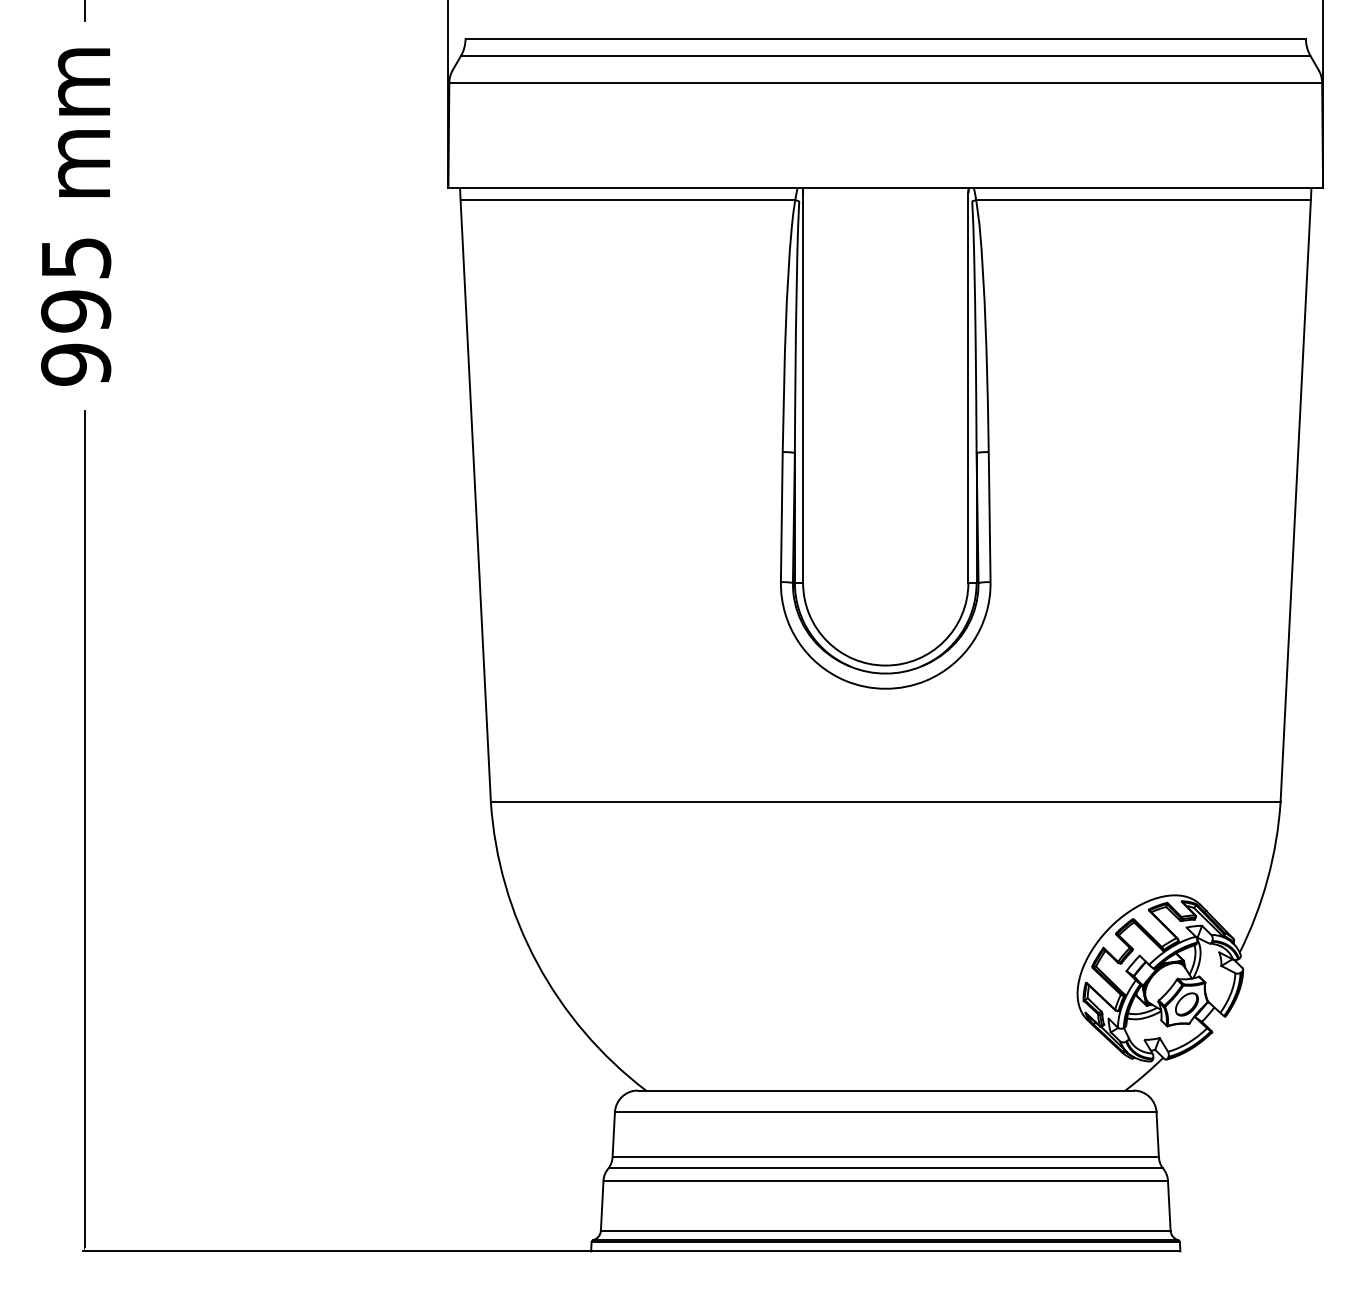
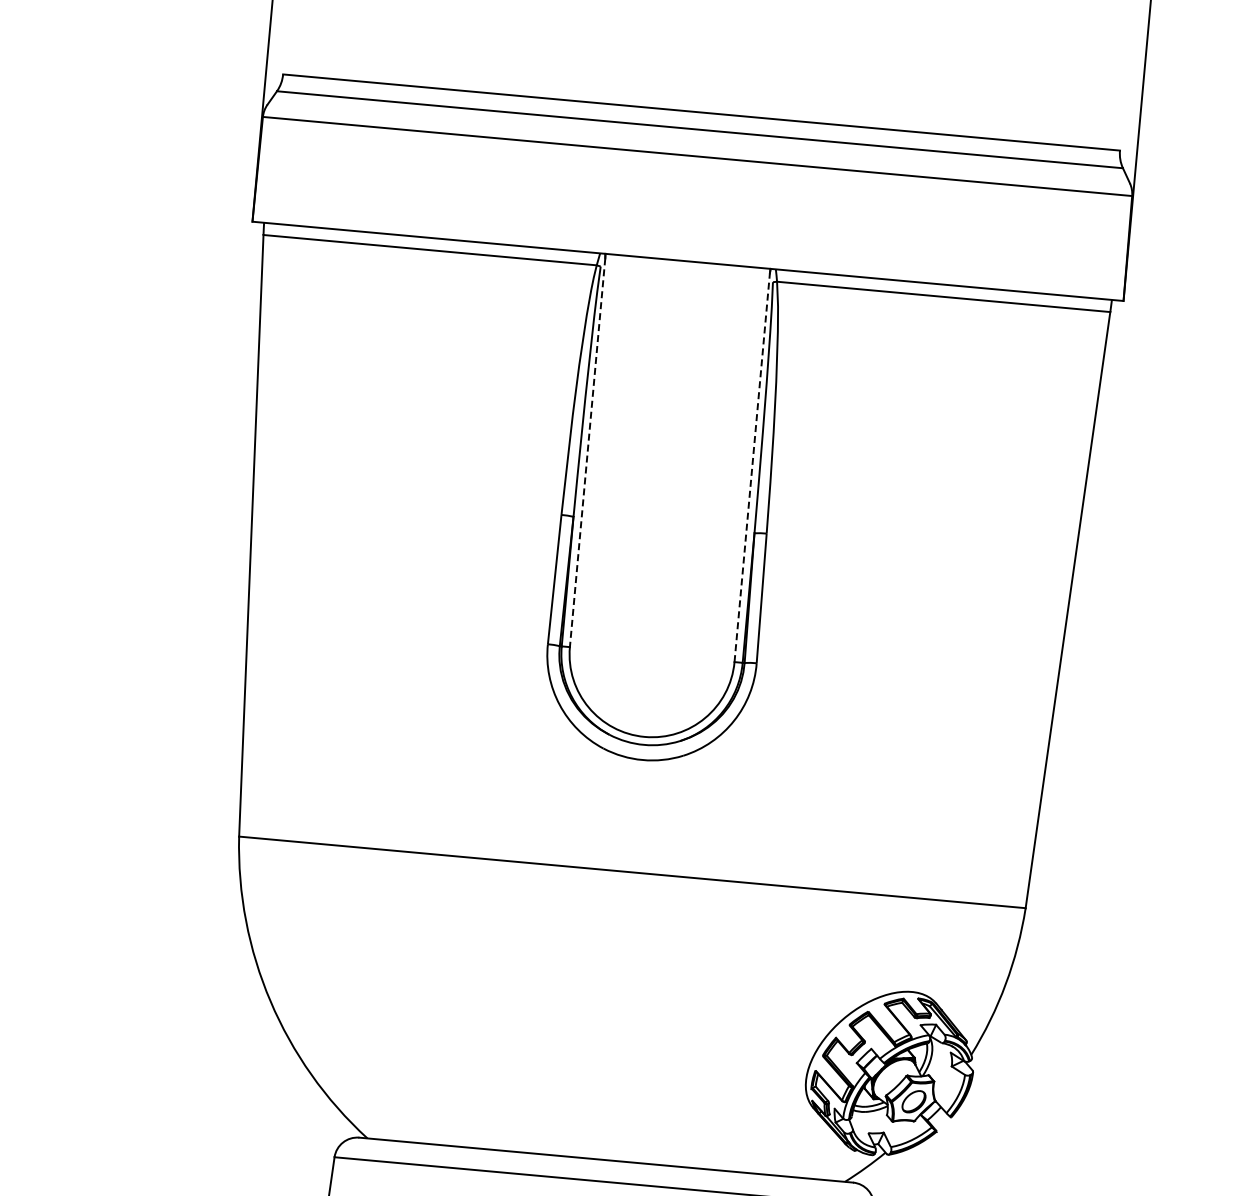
line: (968, 387) -> (752, 467), solid -> dashed
line: (803, 388) -> (587, 453), solid -> dashed

